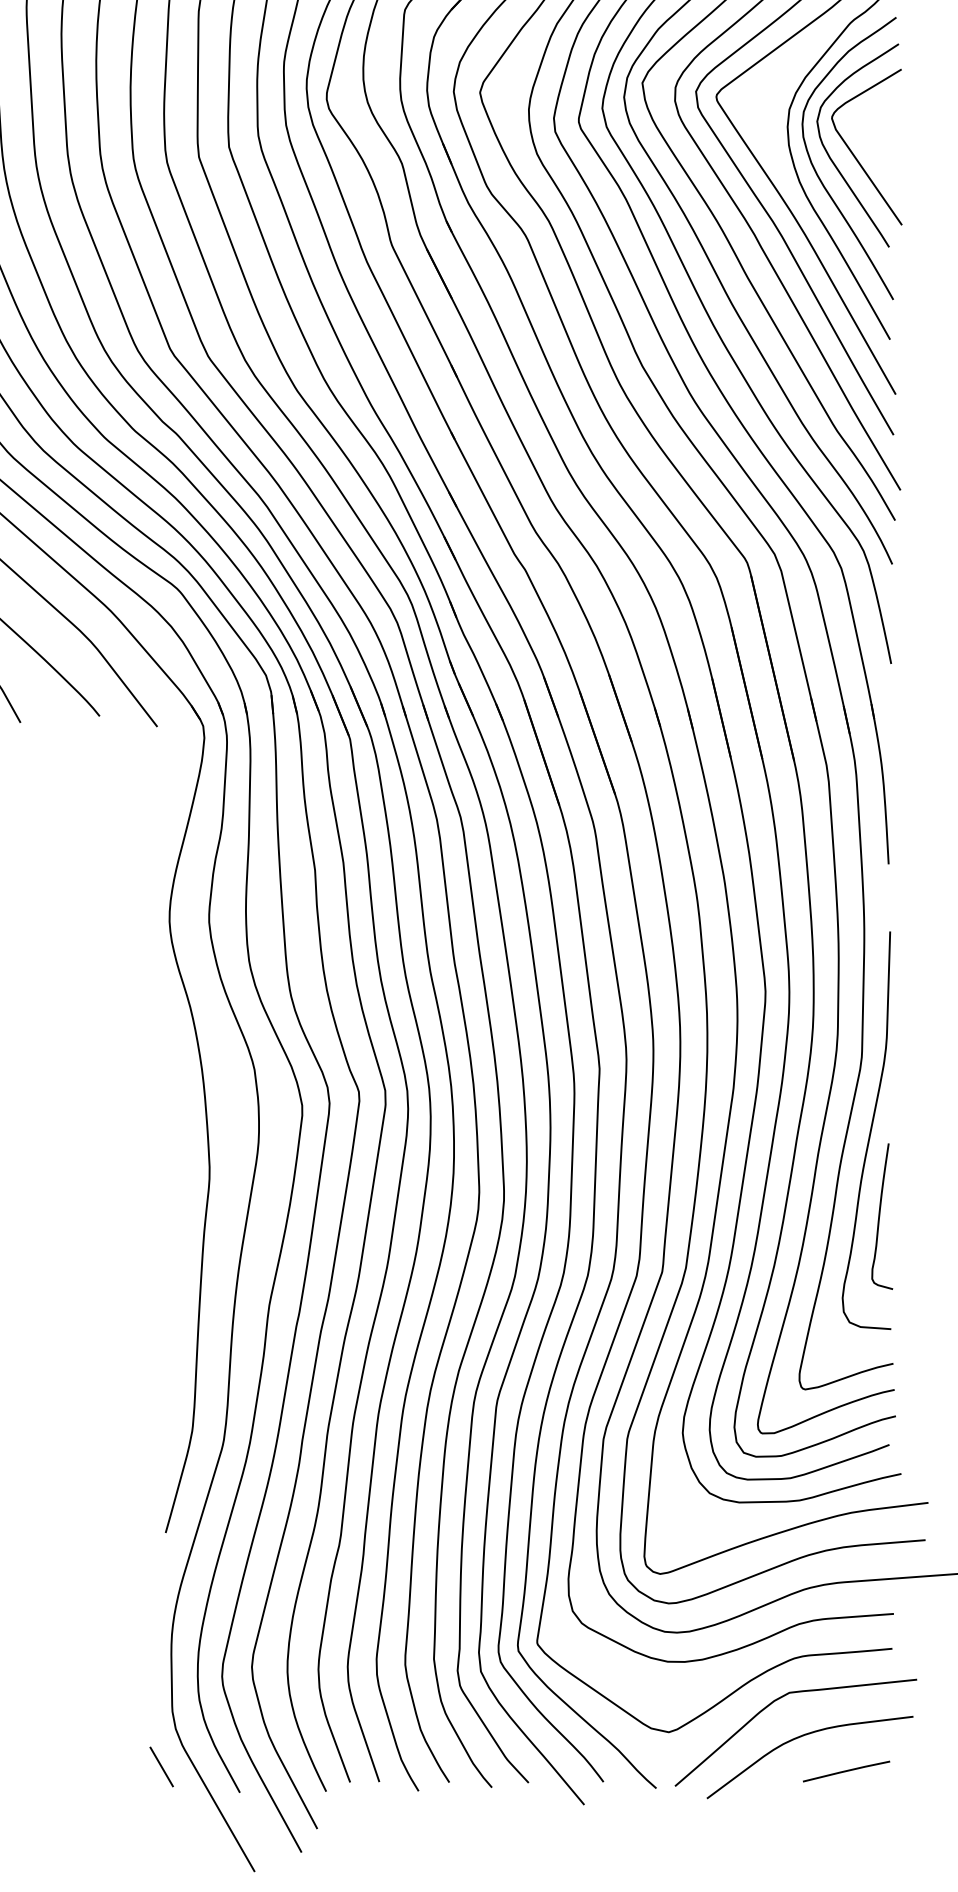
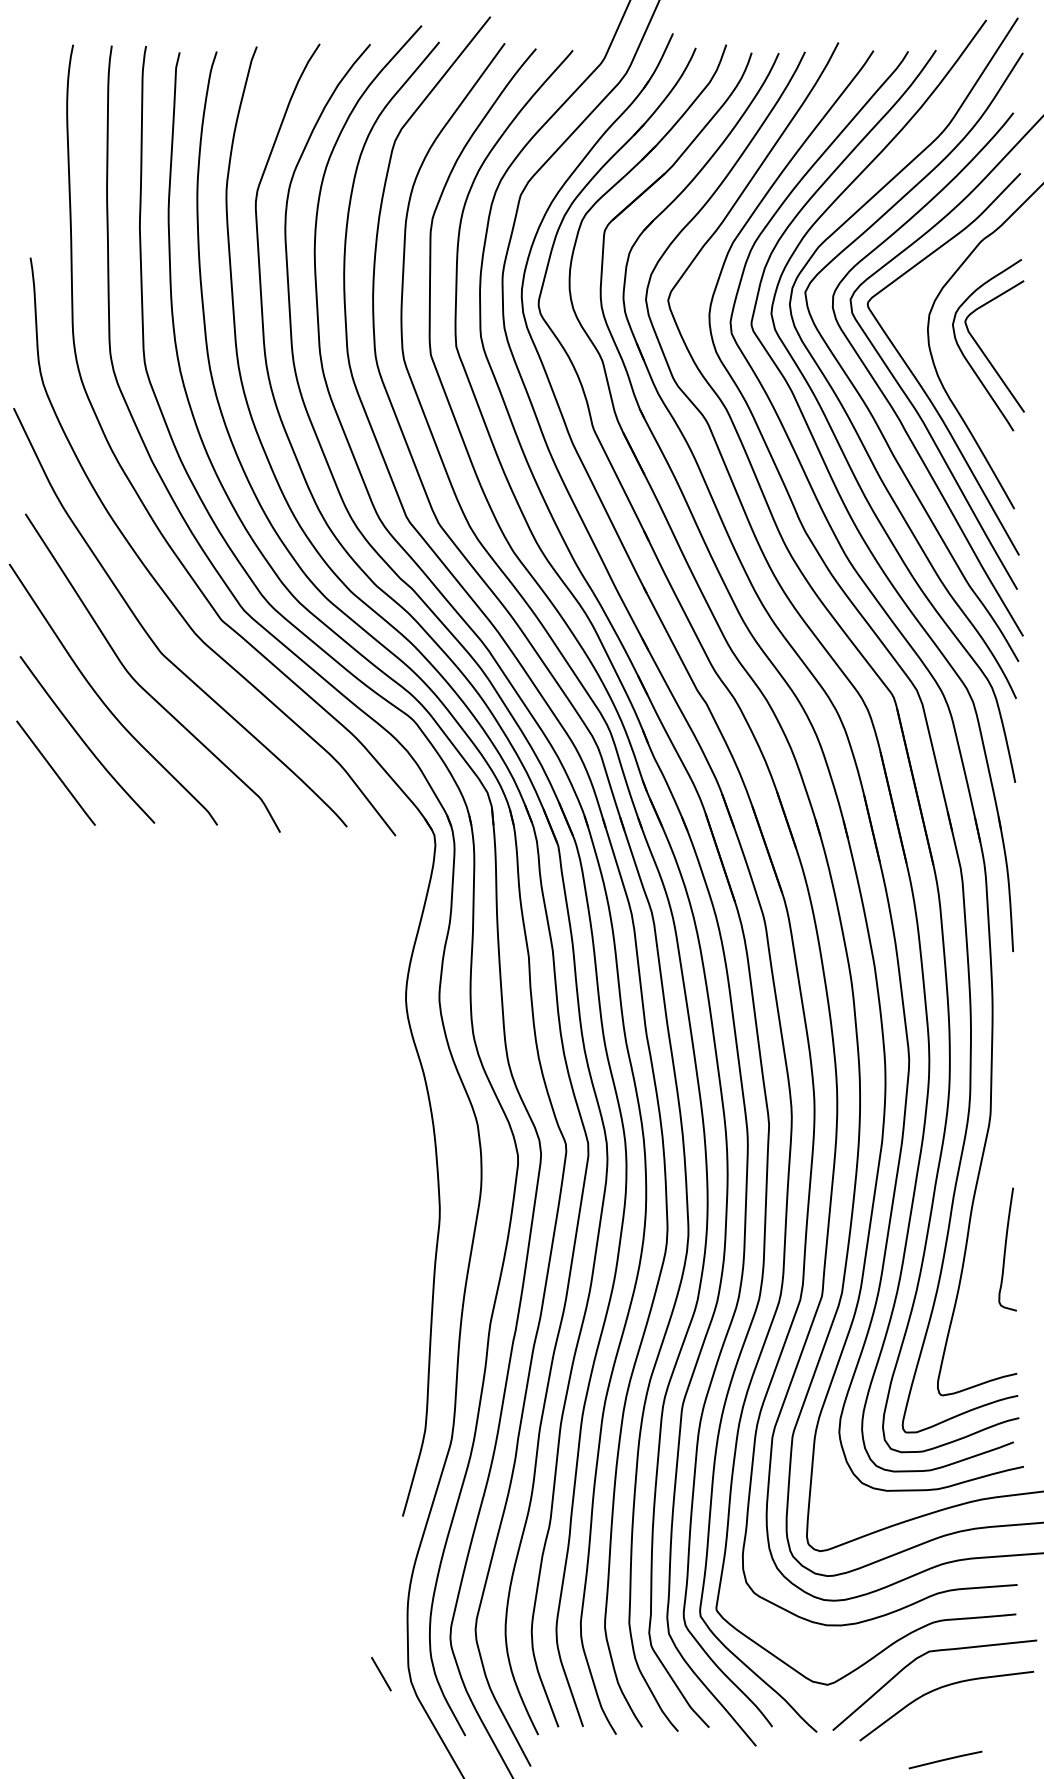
curve: (818, 173) -> (953, 368), removed
curve: (868, 1132) -> (996, 1178), removed
line: (161, 1767) -> (381, 1674), moved
line: (846, 1770) -> (945, 1759), moved

